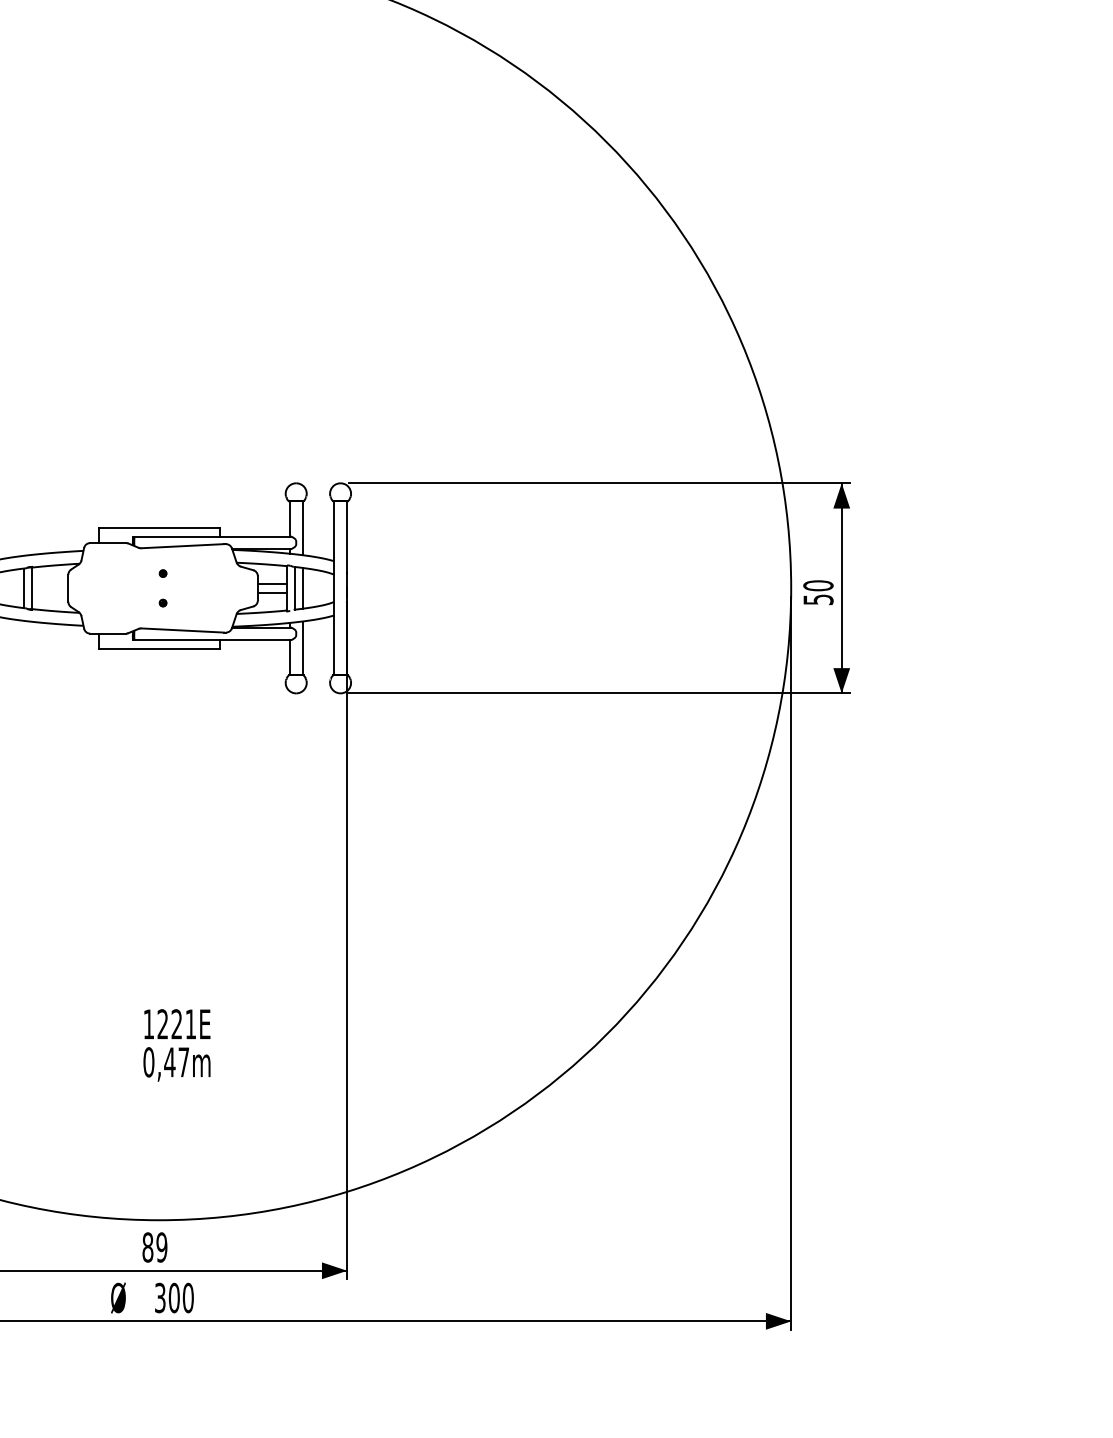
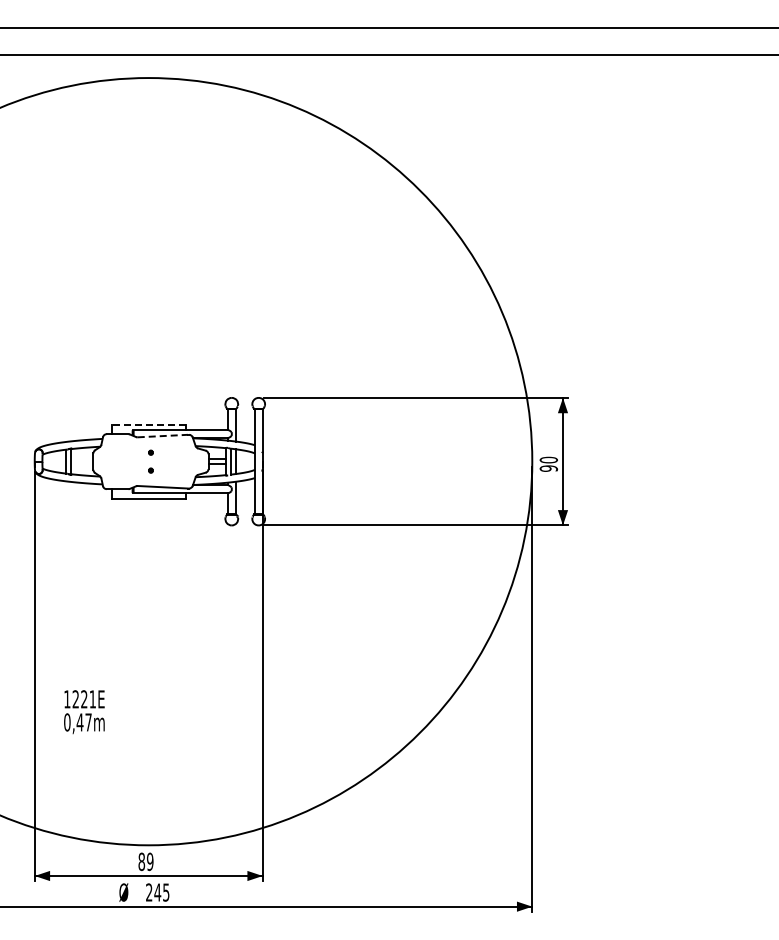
line: (159, 527) -> (148, 424), solid -> dashed
line: (183, 546) -> (163, 436), solid -> dashed
text: (817, 599) -> (548, 468), 50 -> 90
text: (177, 1045) -> (84, 712), moved
text: (173, 1297) -> (157, 892), 300 -> 245

